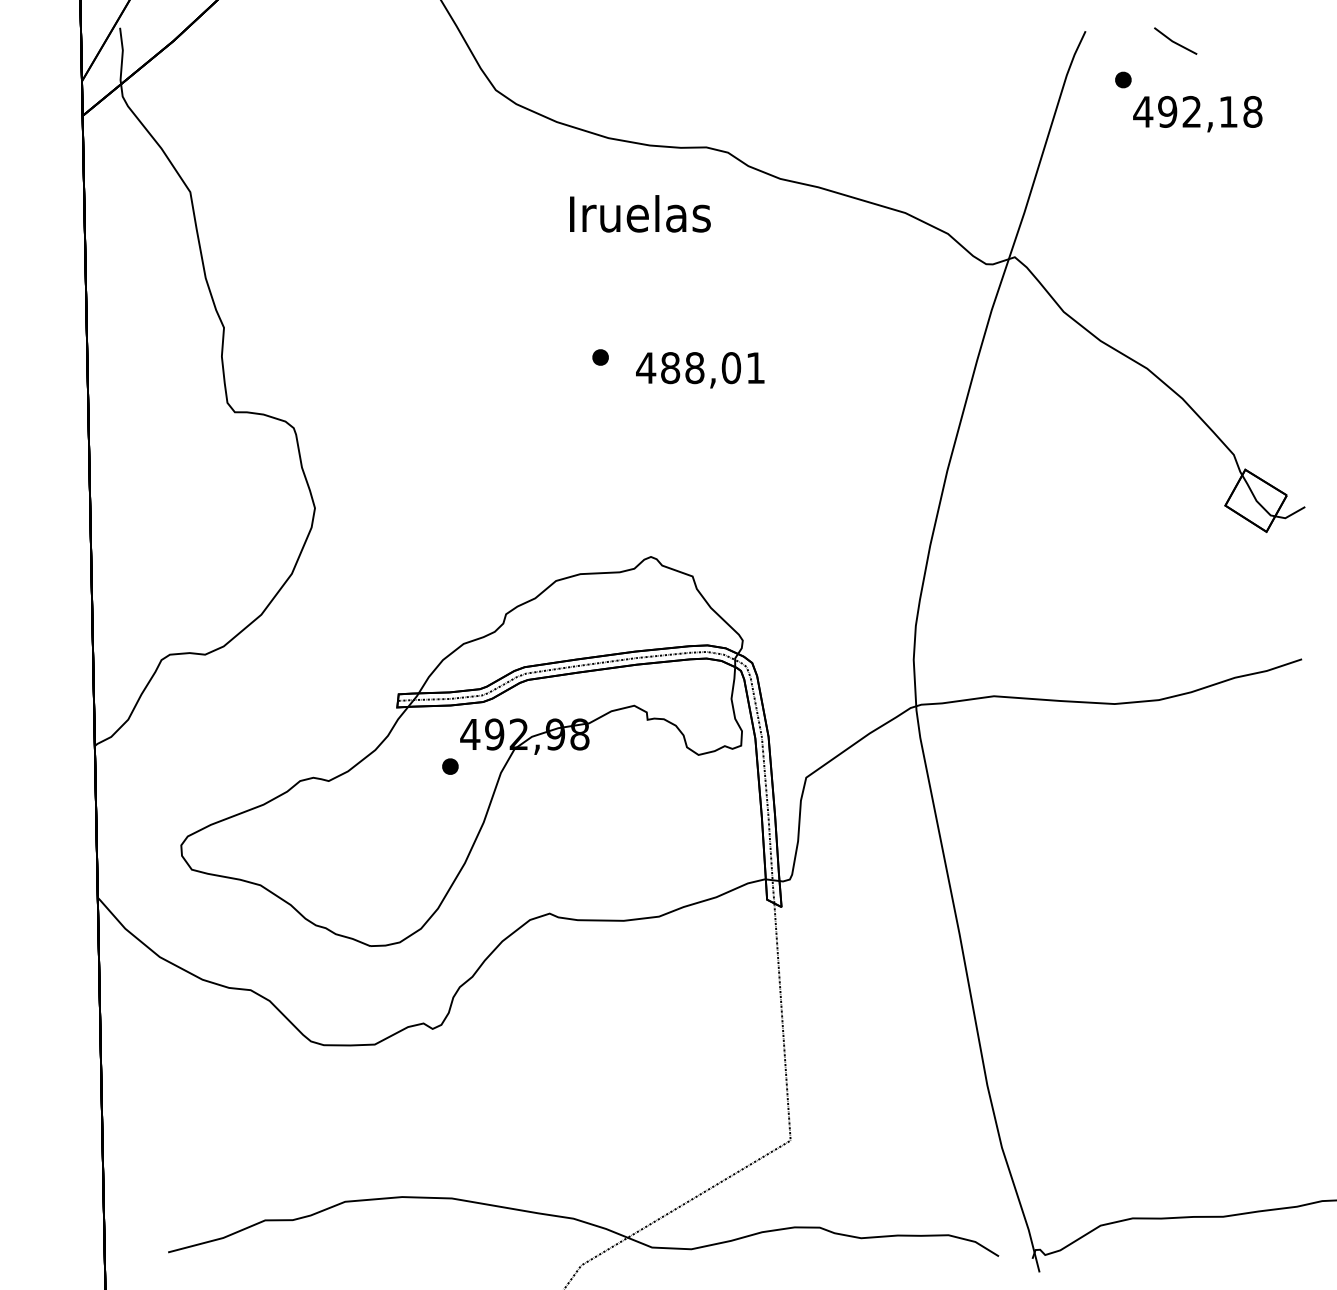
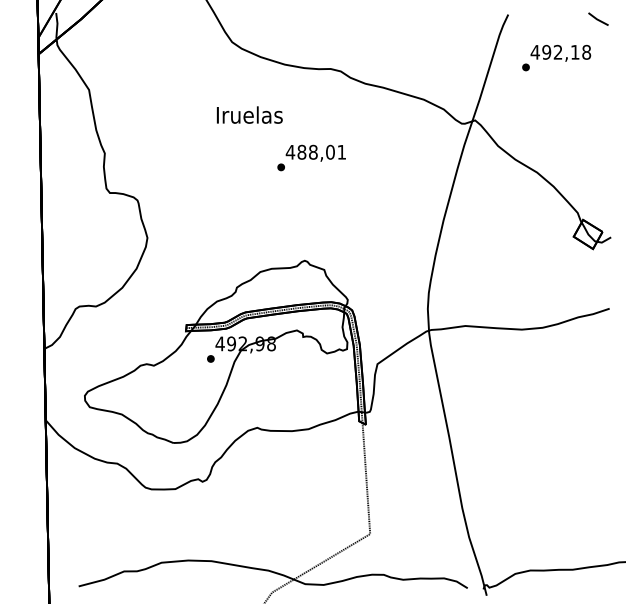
line: (1173, 39) -> (597, 18), moved
part: (1122, 80) -> (525, 67), moved
text: (639, 212) -> (249, 114), moved
text: (699, 368) -> (315, 152), moved

